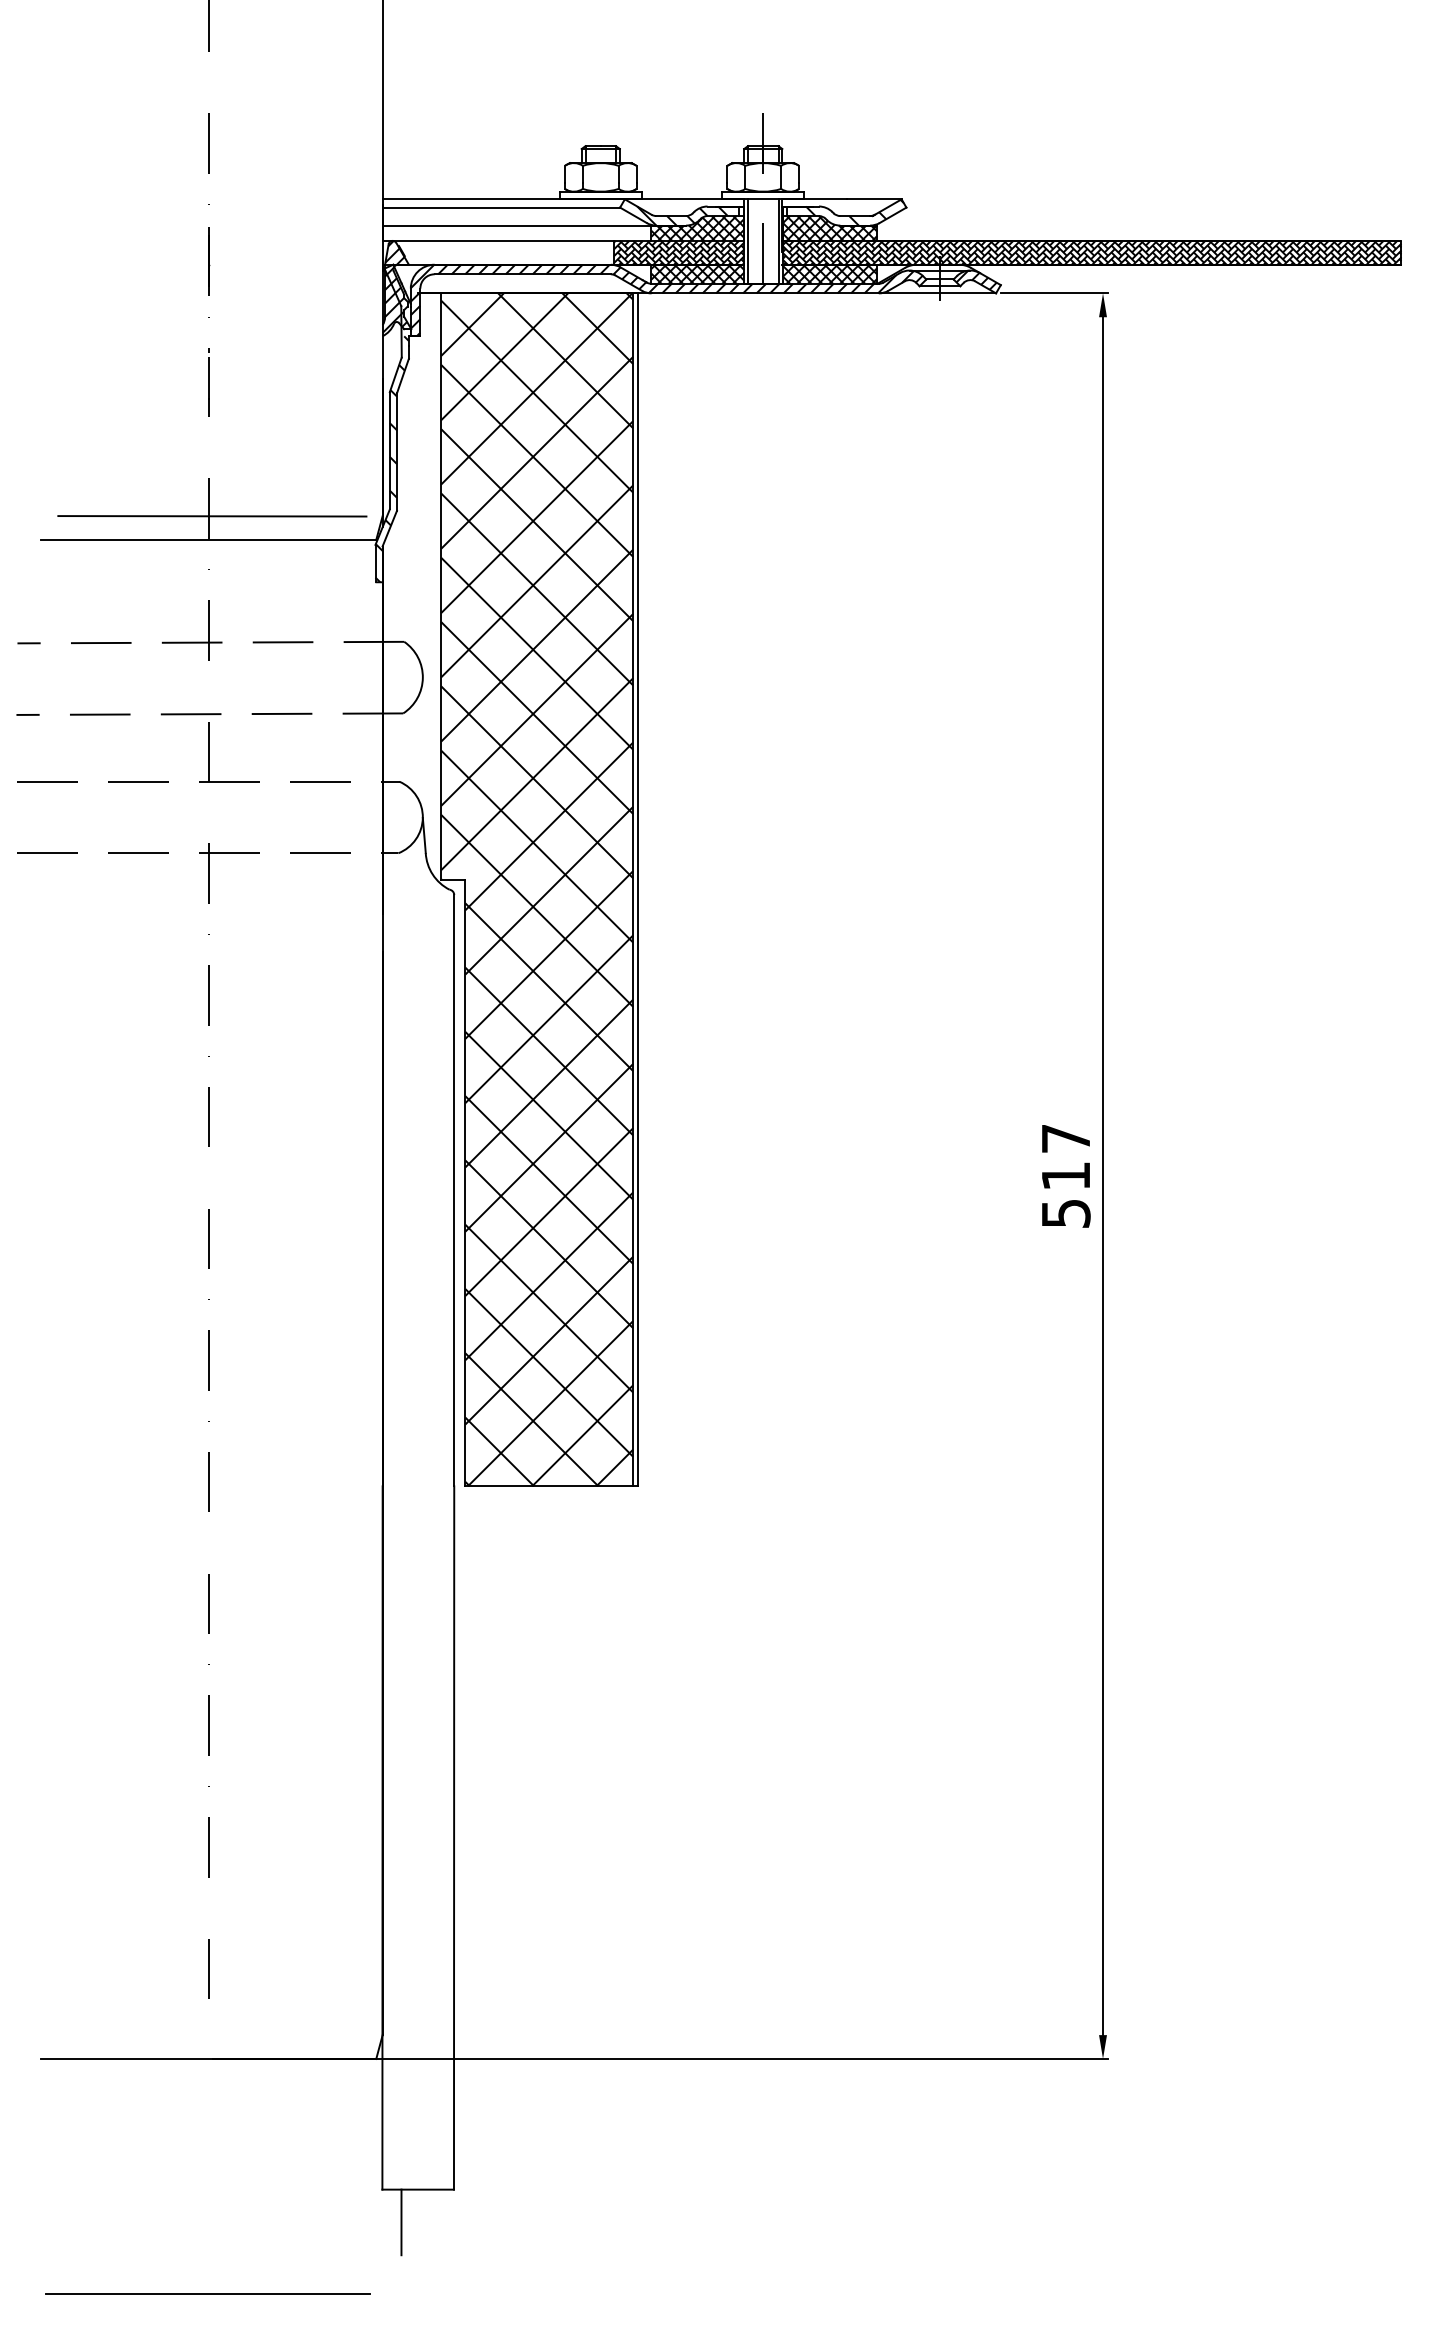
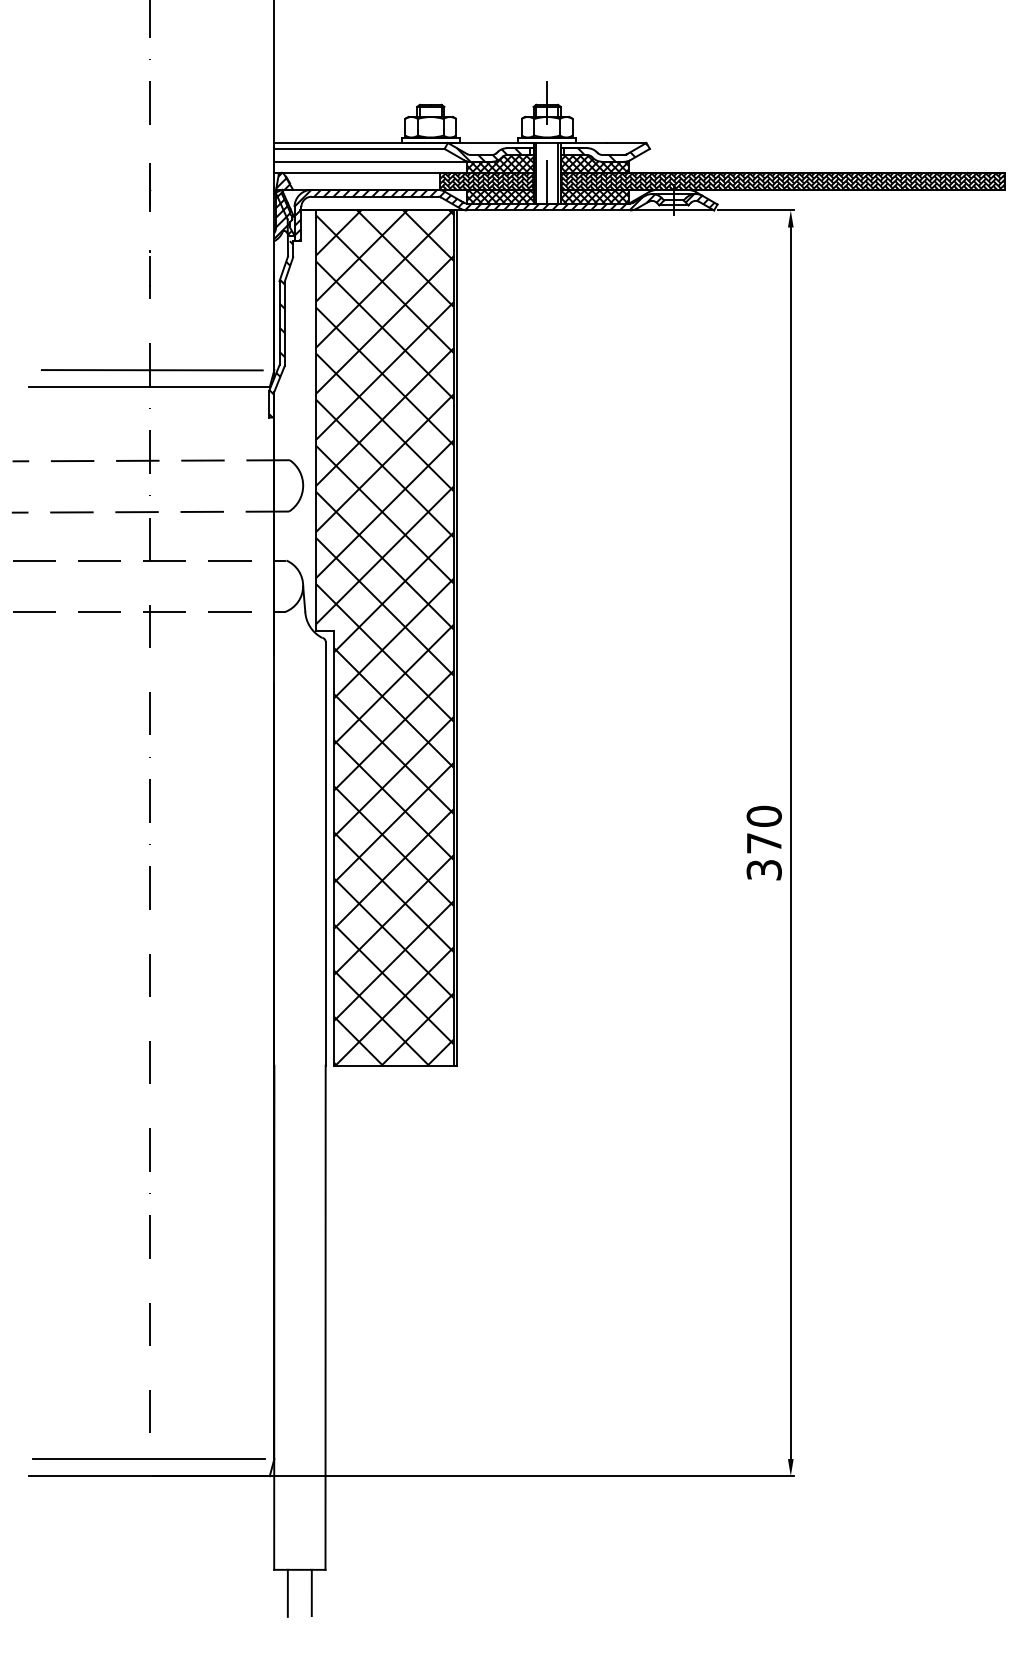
text: (1065, 1175) -> (763, 842), 517 -> 370
line: (434, 2221) -> (311, 1592), added
line: (207, 2293) -> (148, 1458), moved

